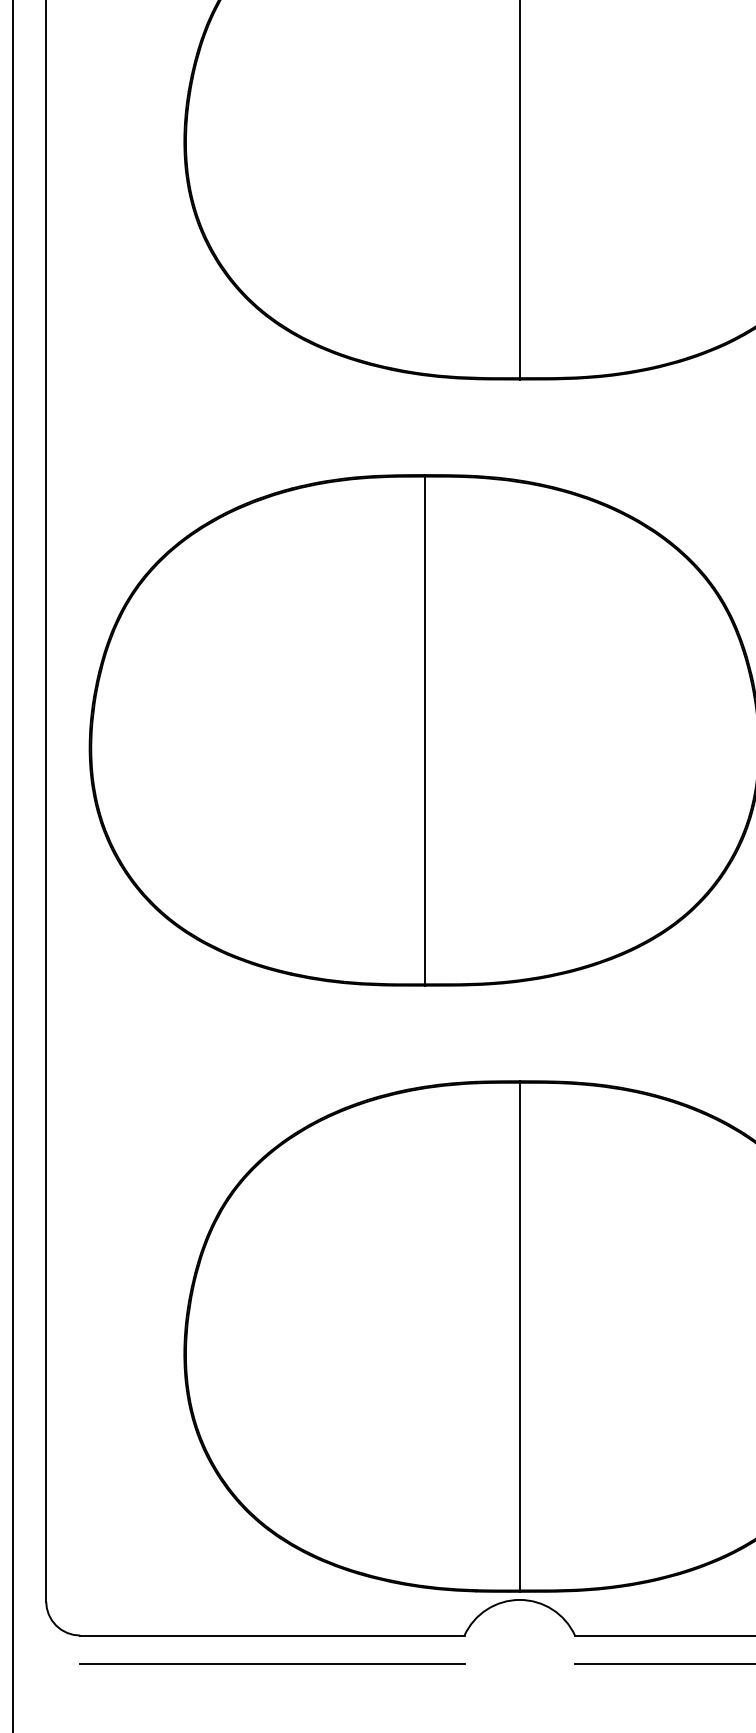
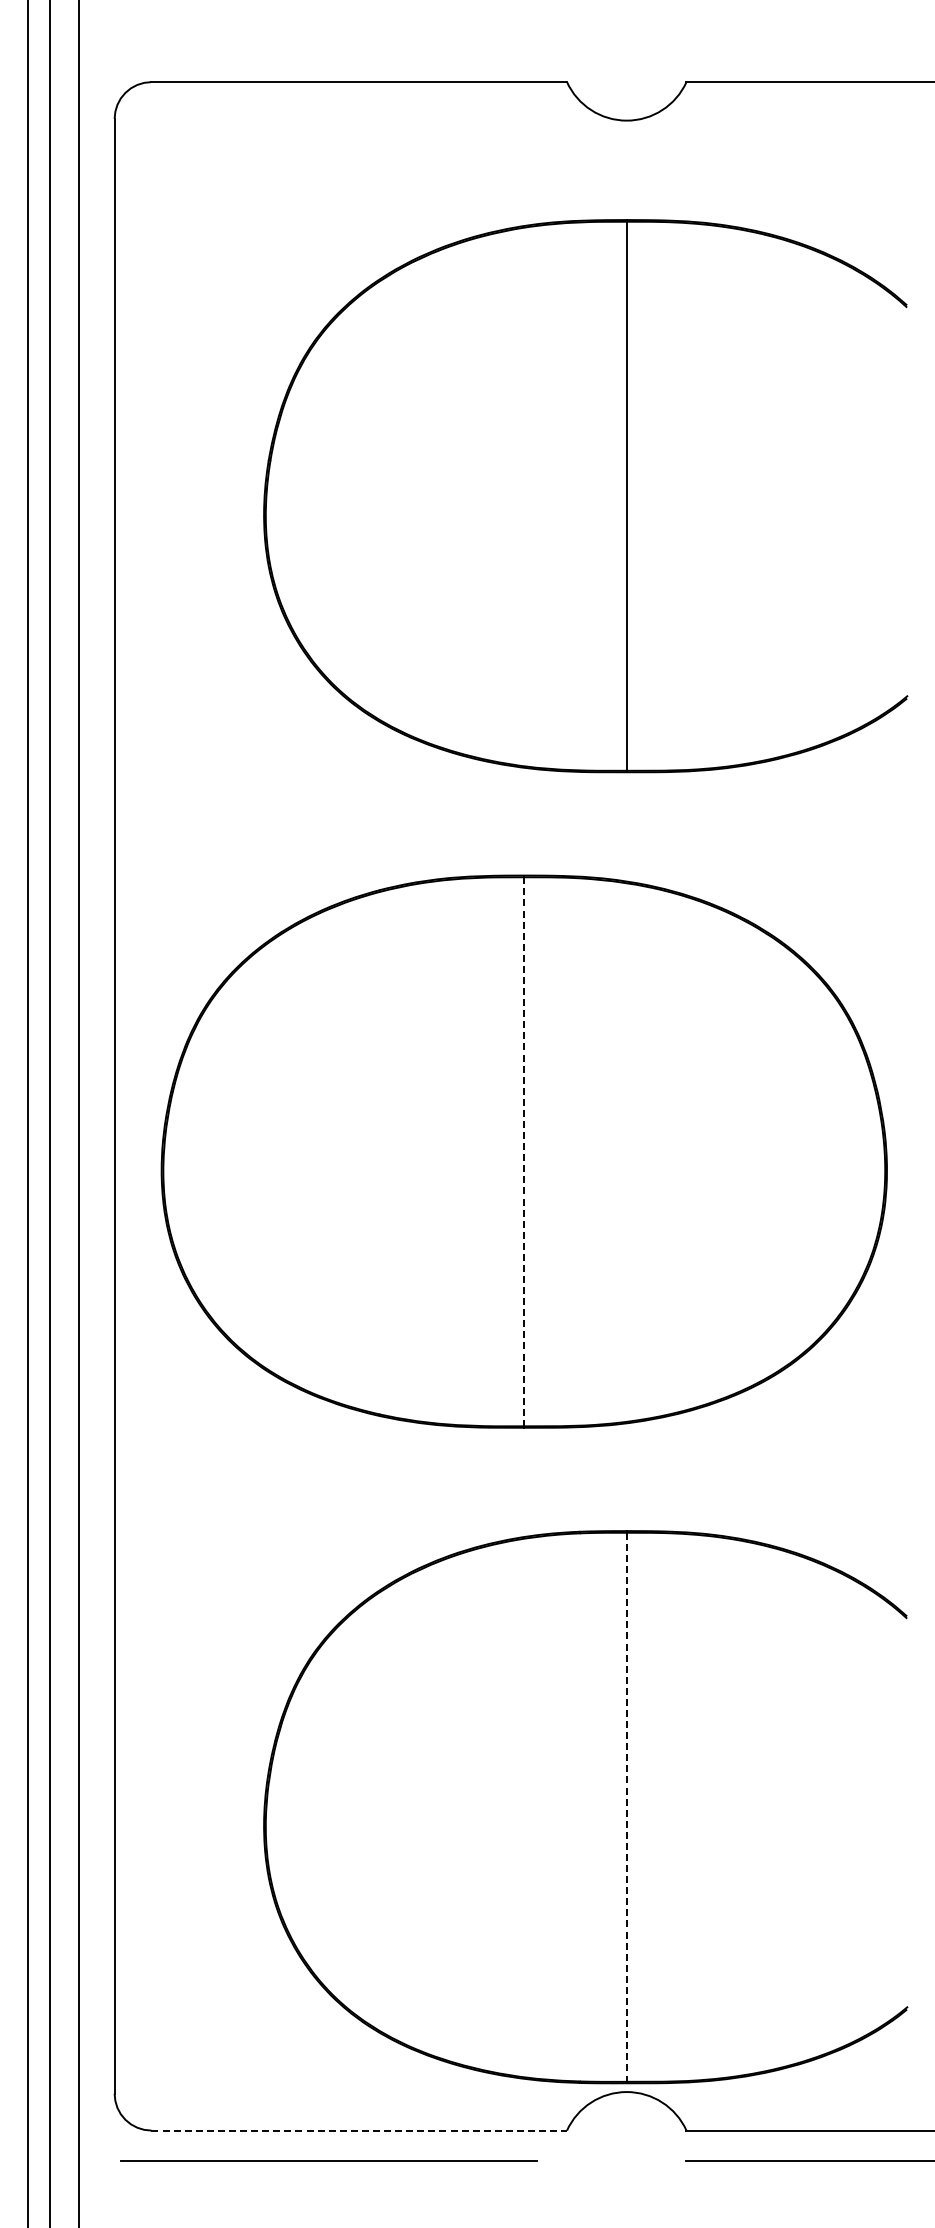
line: (425, 730) -> (524, 1151), solid -> dashed
line: (519, 1336) -> (626, 1807), solid -> dashed
line: (272, 1635) -> (359, 2130), solid -> dashed
line: (271, 1663) -> (328, 2160), moved

